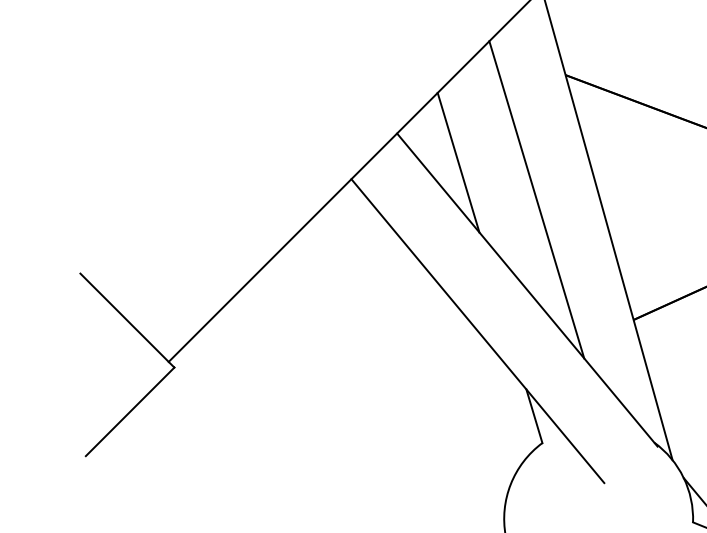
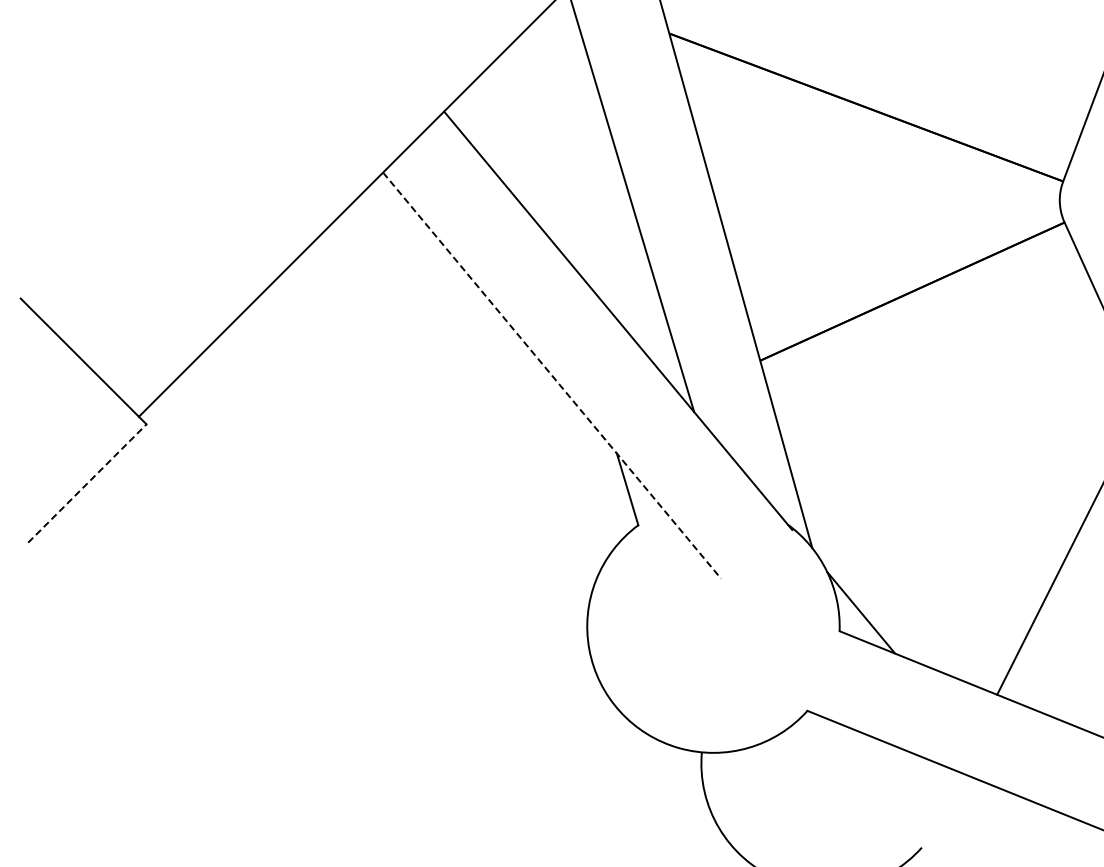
line: (458, 162) -> (526, 150), removed
line: (478, 331) -> (552, 376), solid -> dashed
line: (130, 411) -> (87, 483), solid -> dashed

